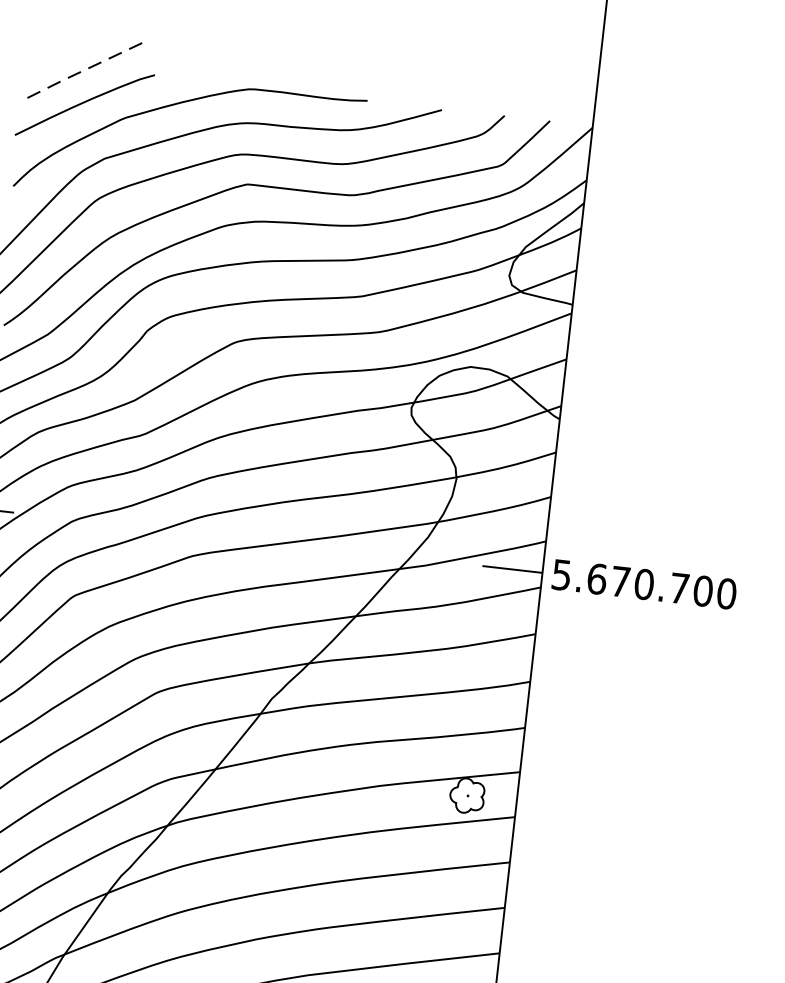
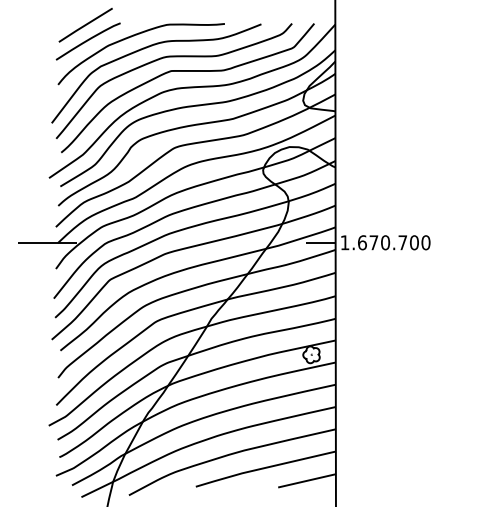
line: (80, 71) -> (84, 25), dashed -> solid
text: (560, 574) -> (344, 242), 5.670.700 -> 1.670.700

